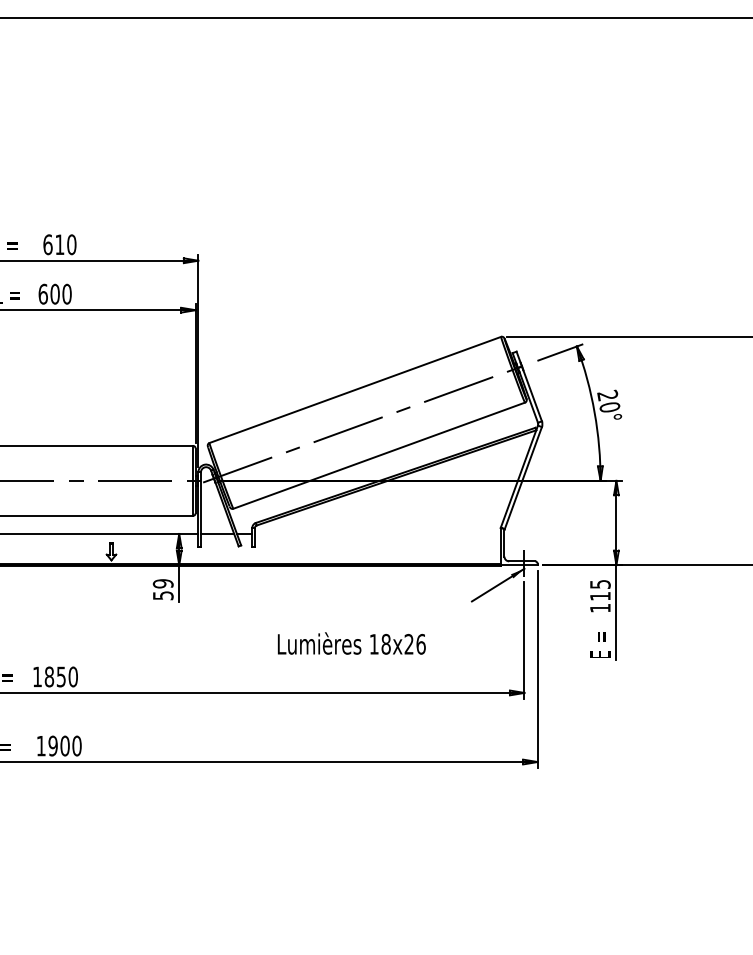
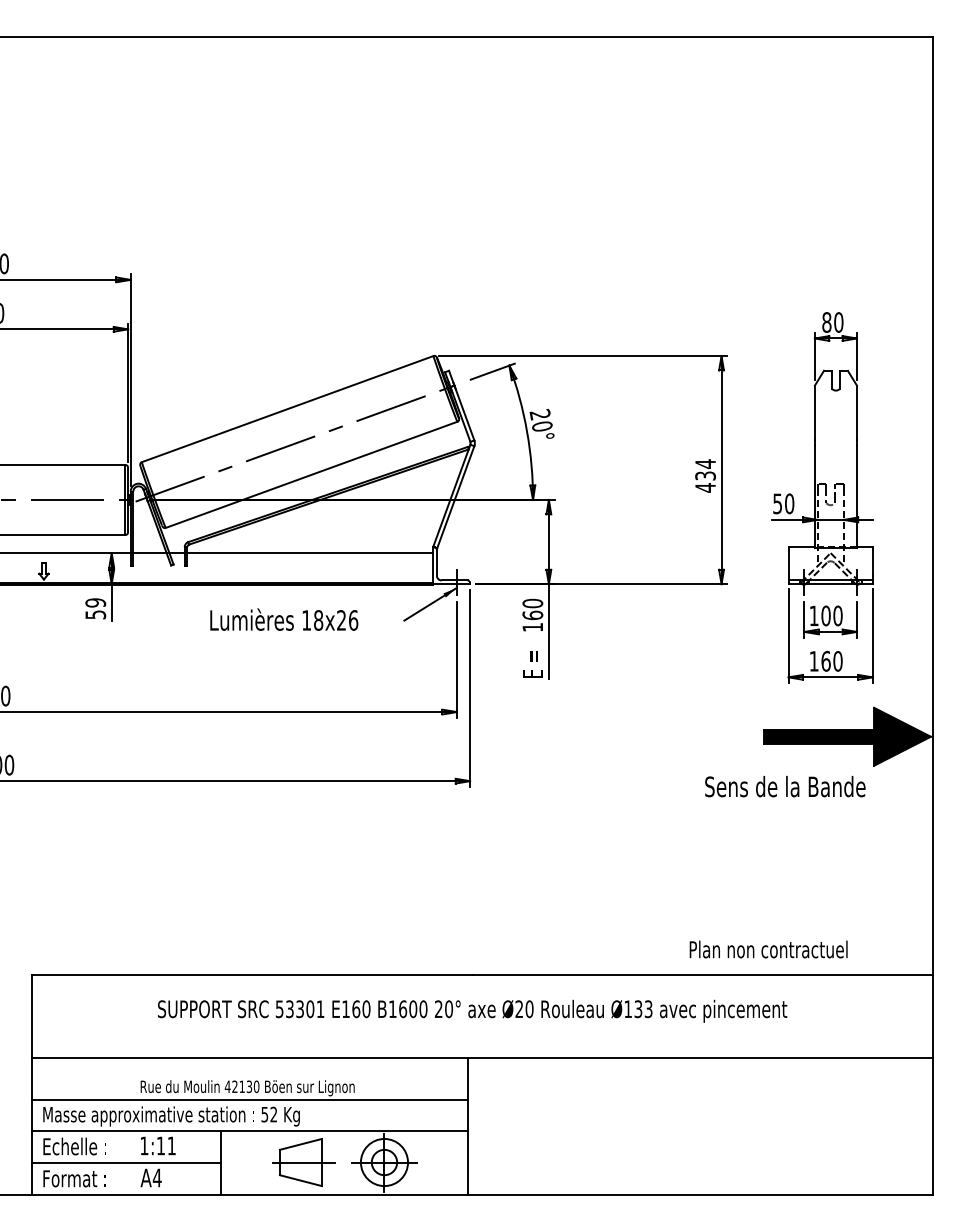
line: (378, 534) -> (310, 553), added
text: (600, 590) -> (532, 609), 115 -> 160
text: (352, 643) -> (284, 619), moved

